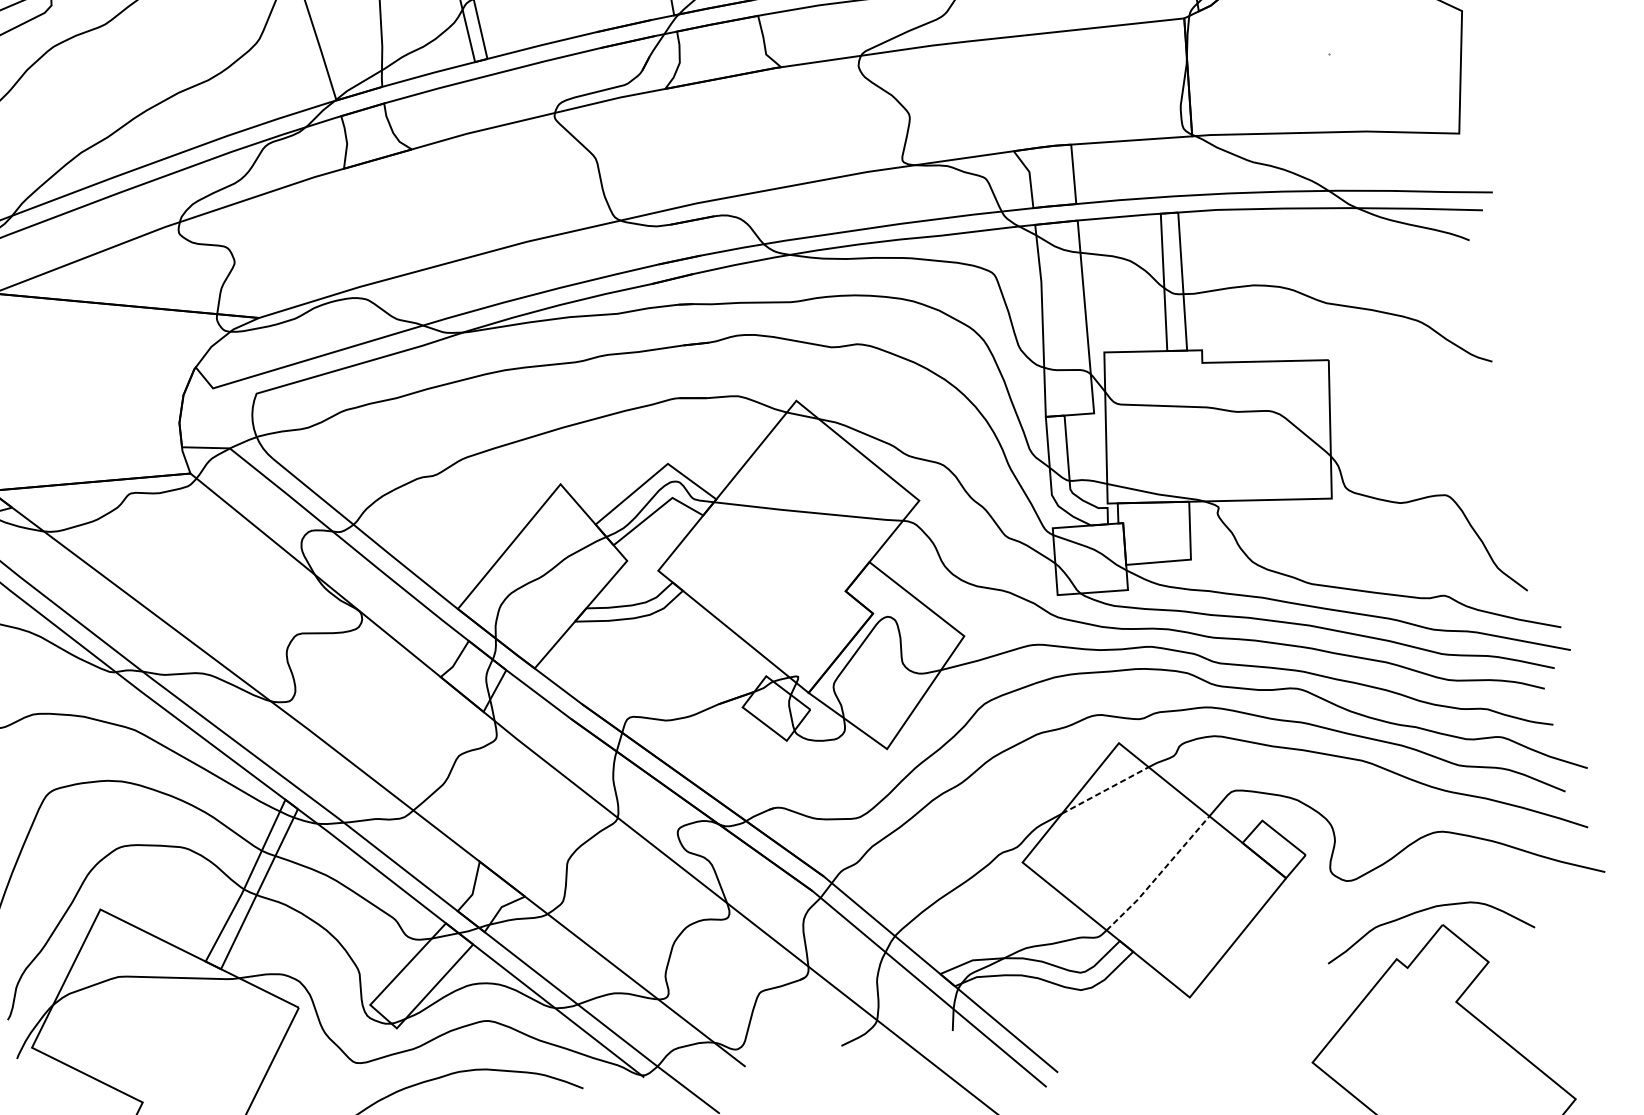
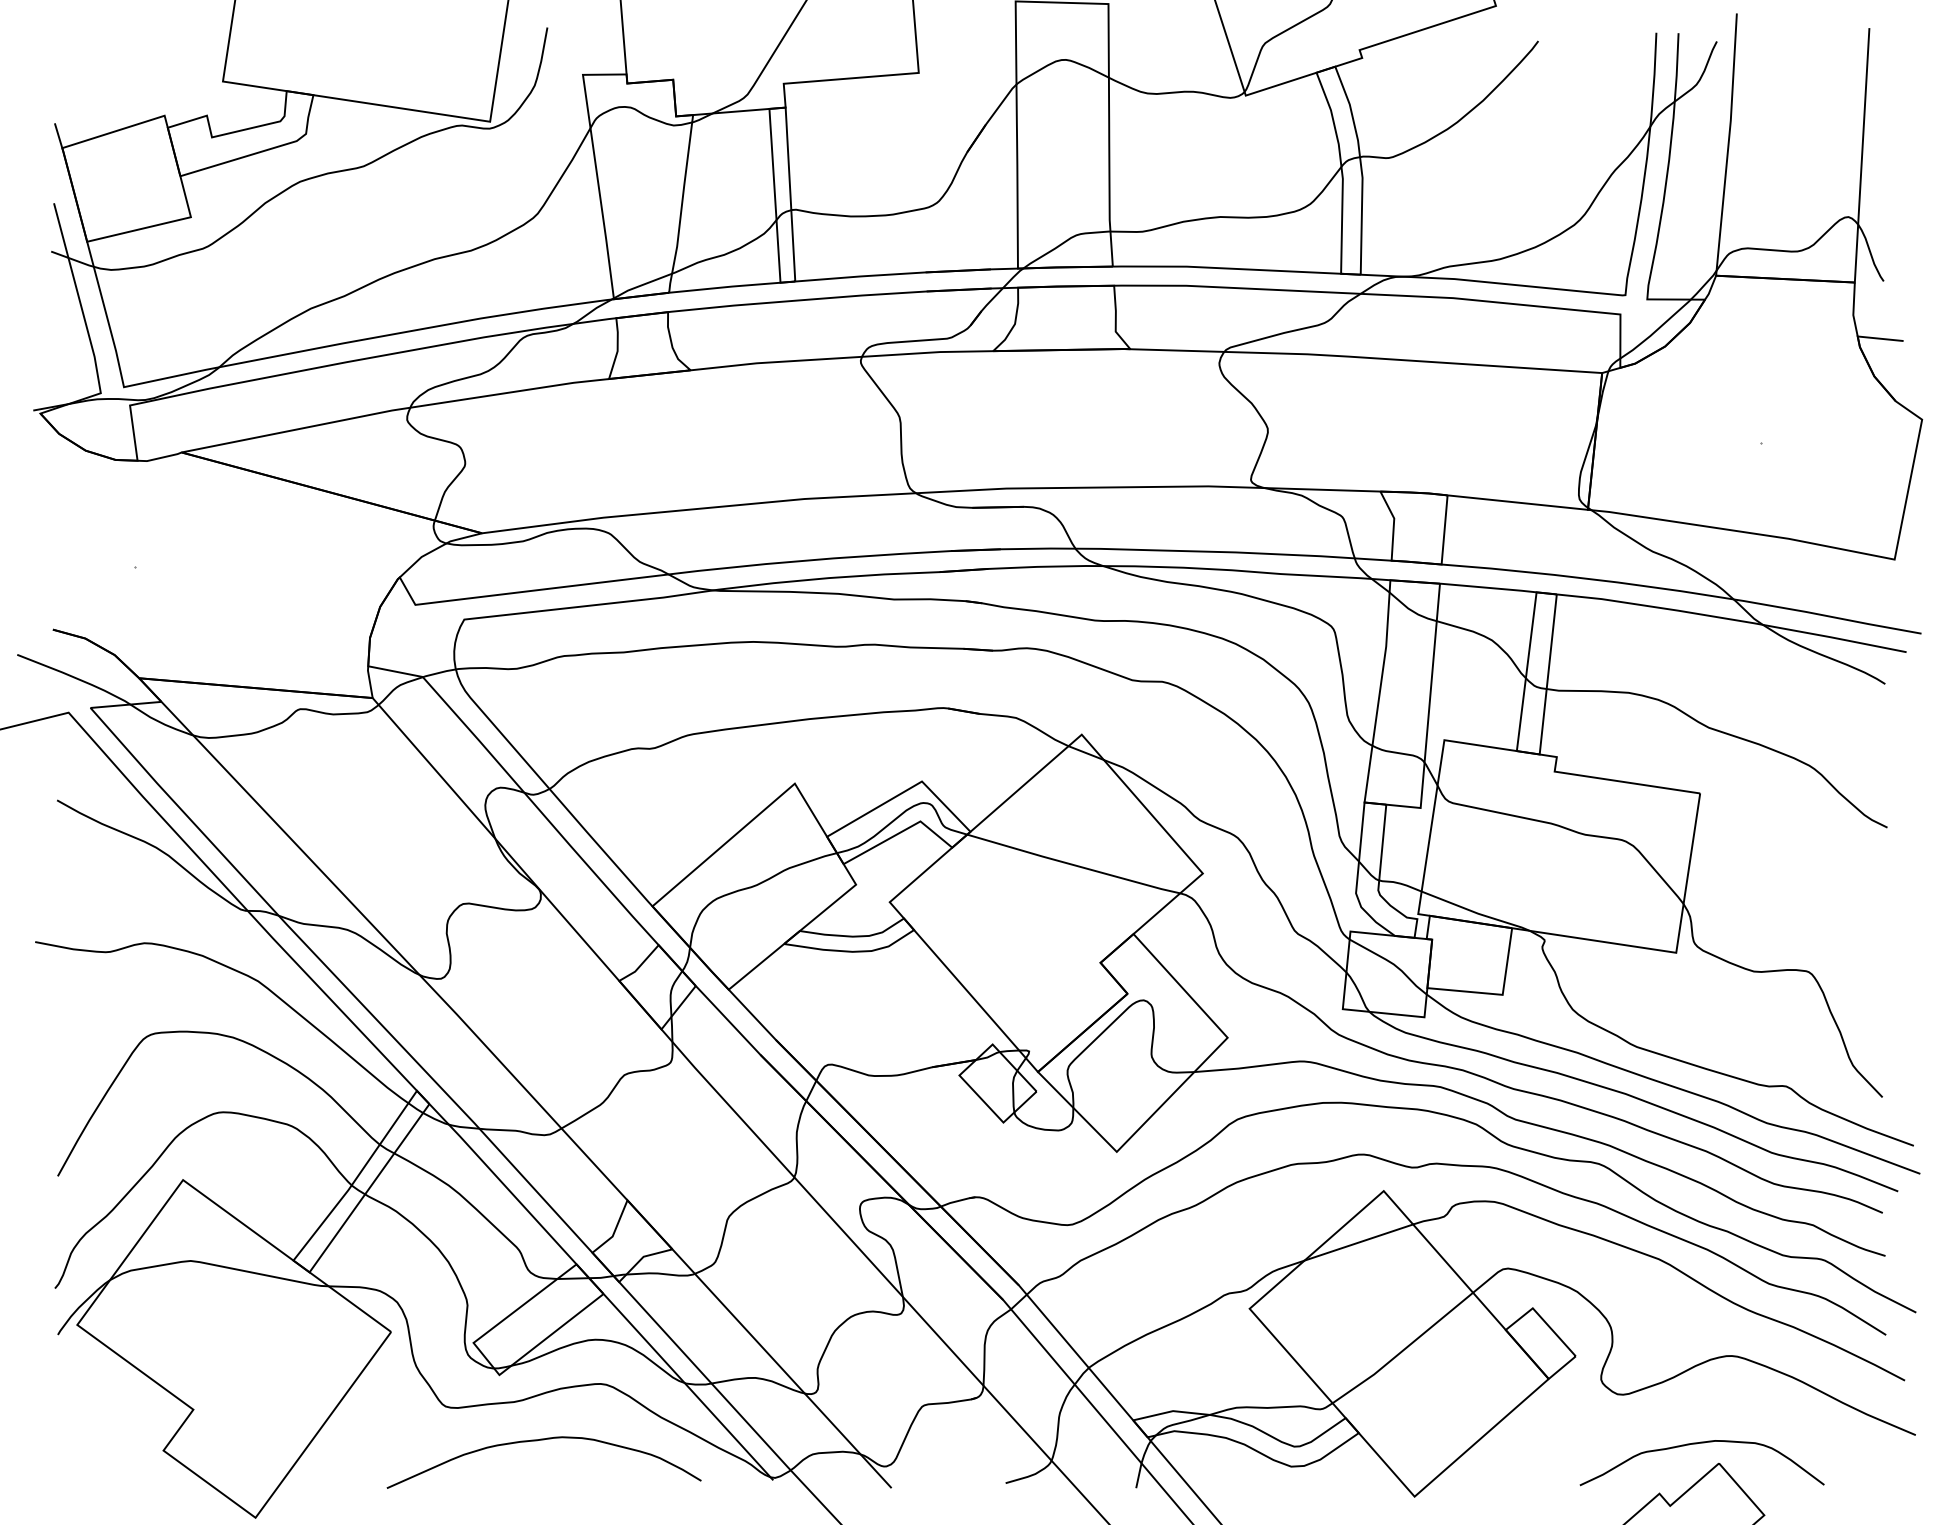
line: (1105, 790) -> (1359, 1242), dashed -> solid
line: (1159, 874) -> (1404, 1349), dashed -> solid

